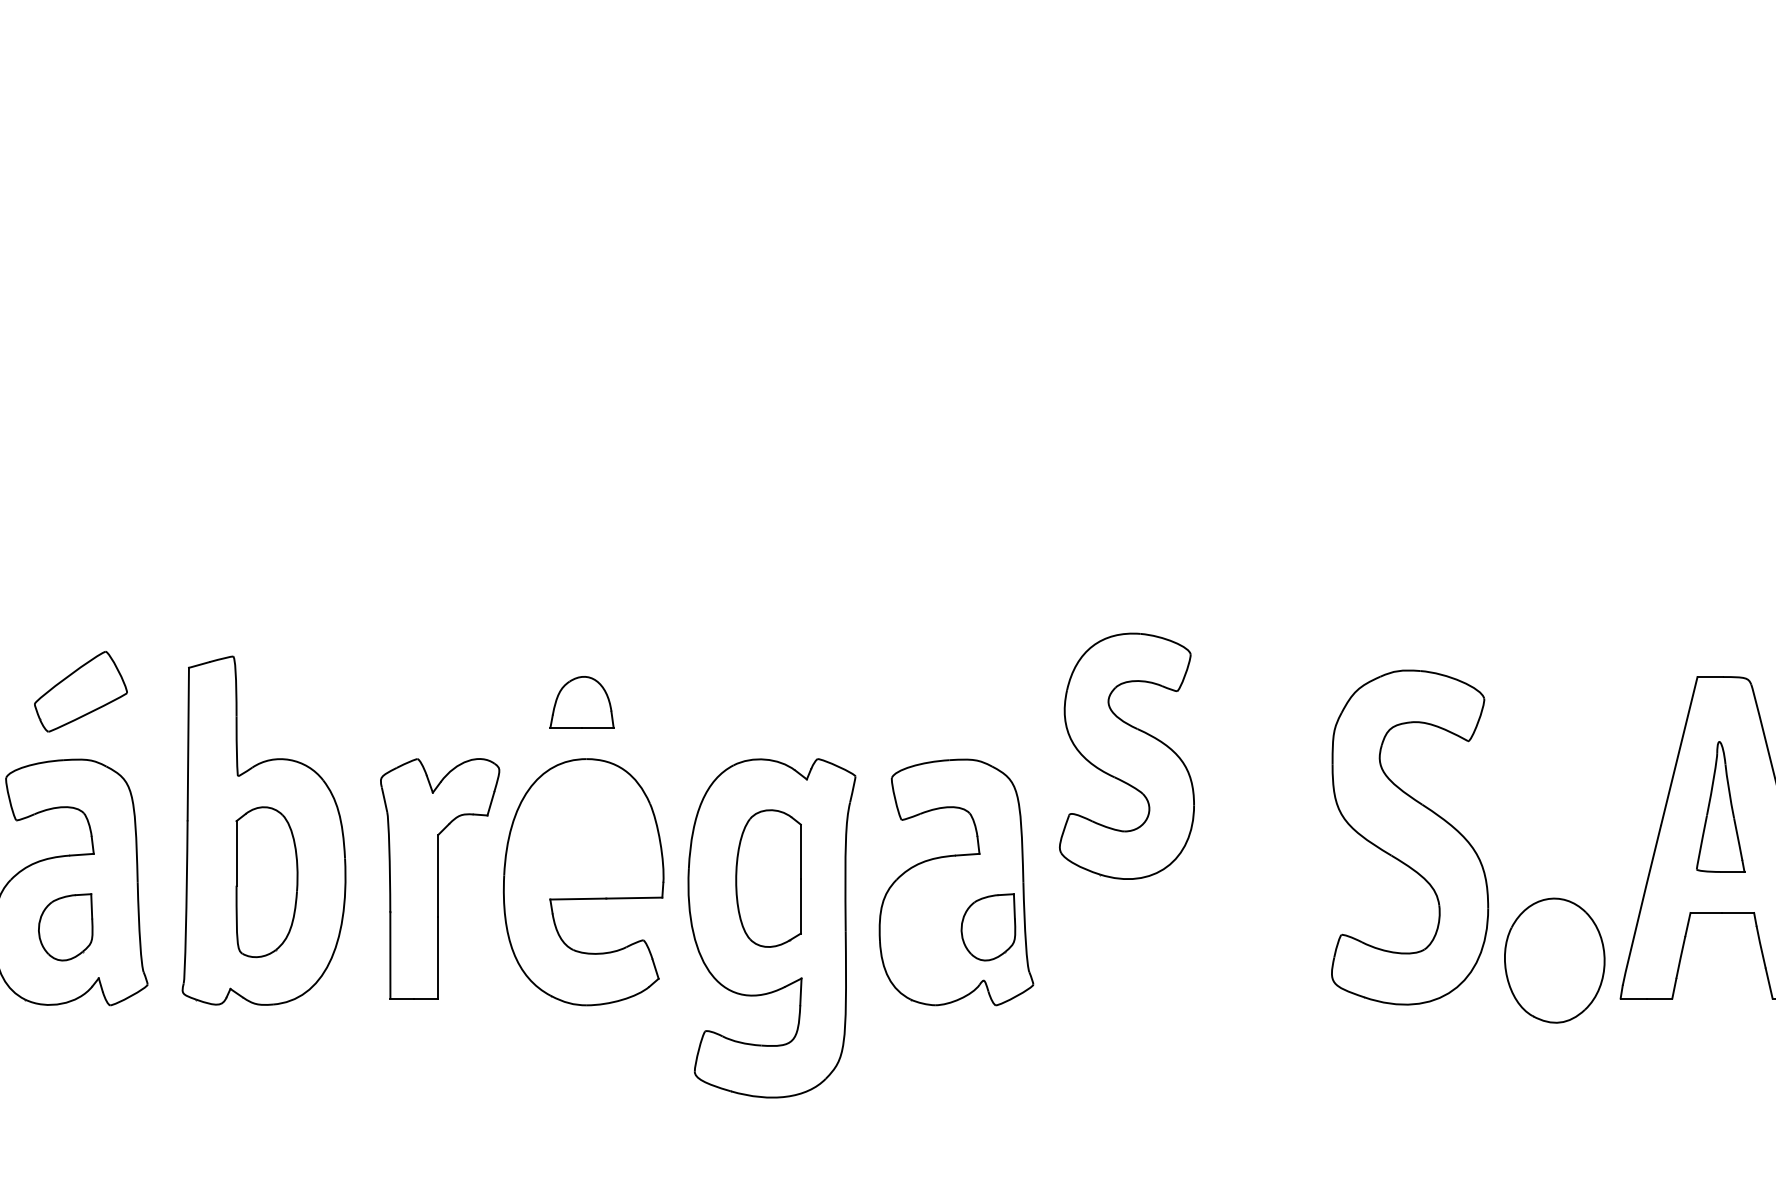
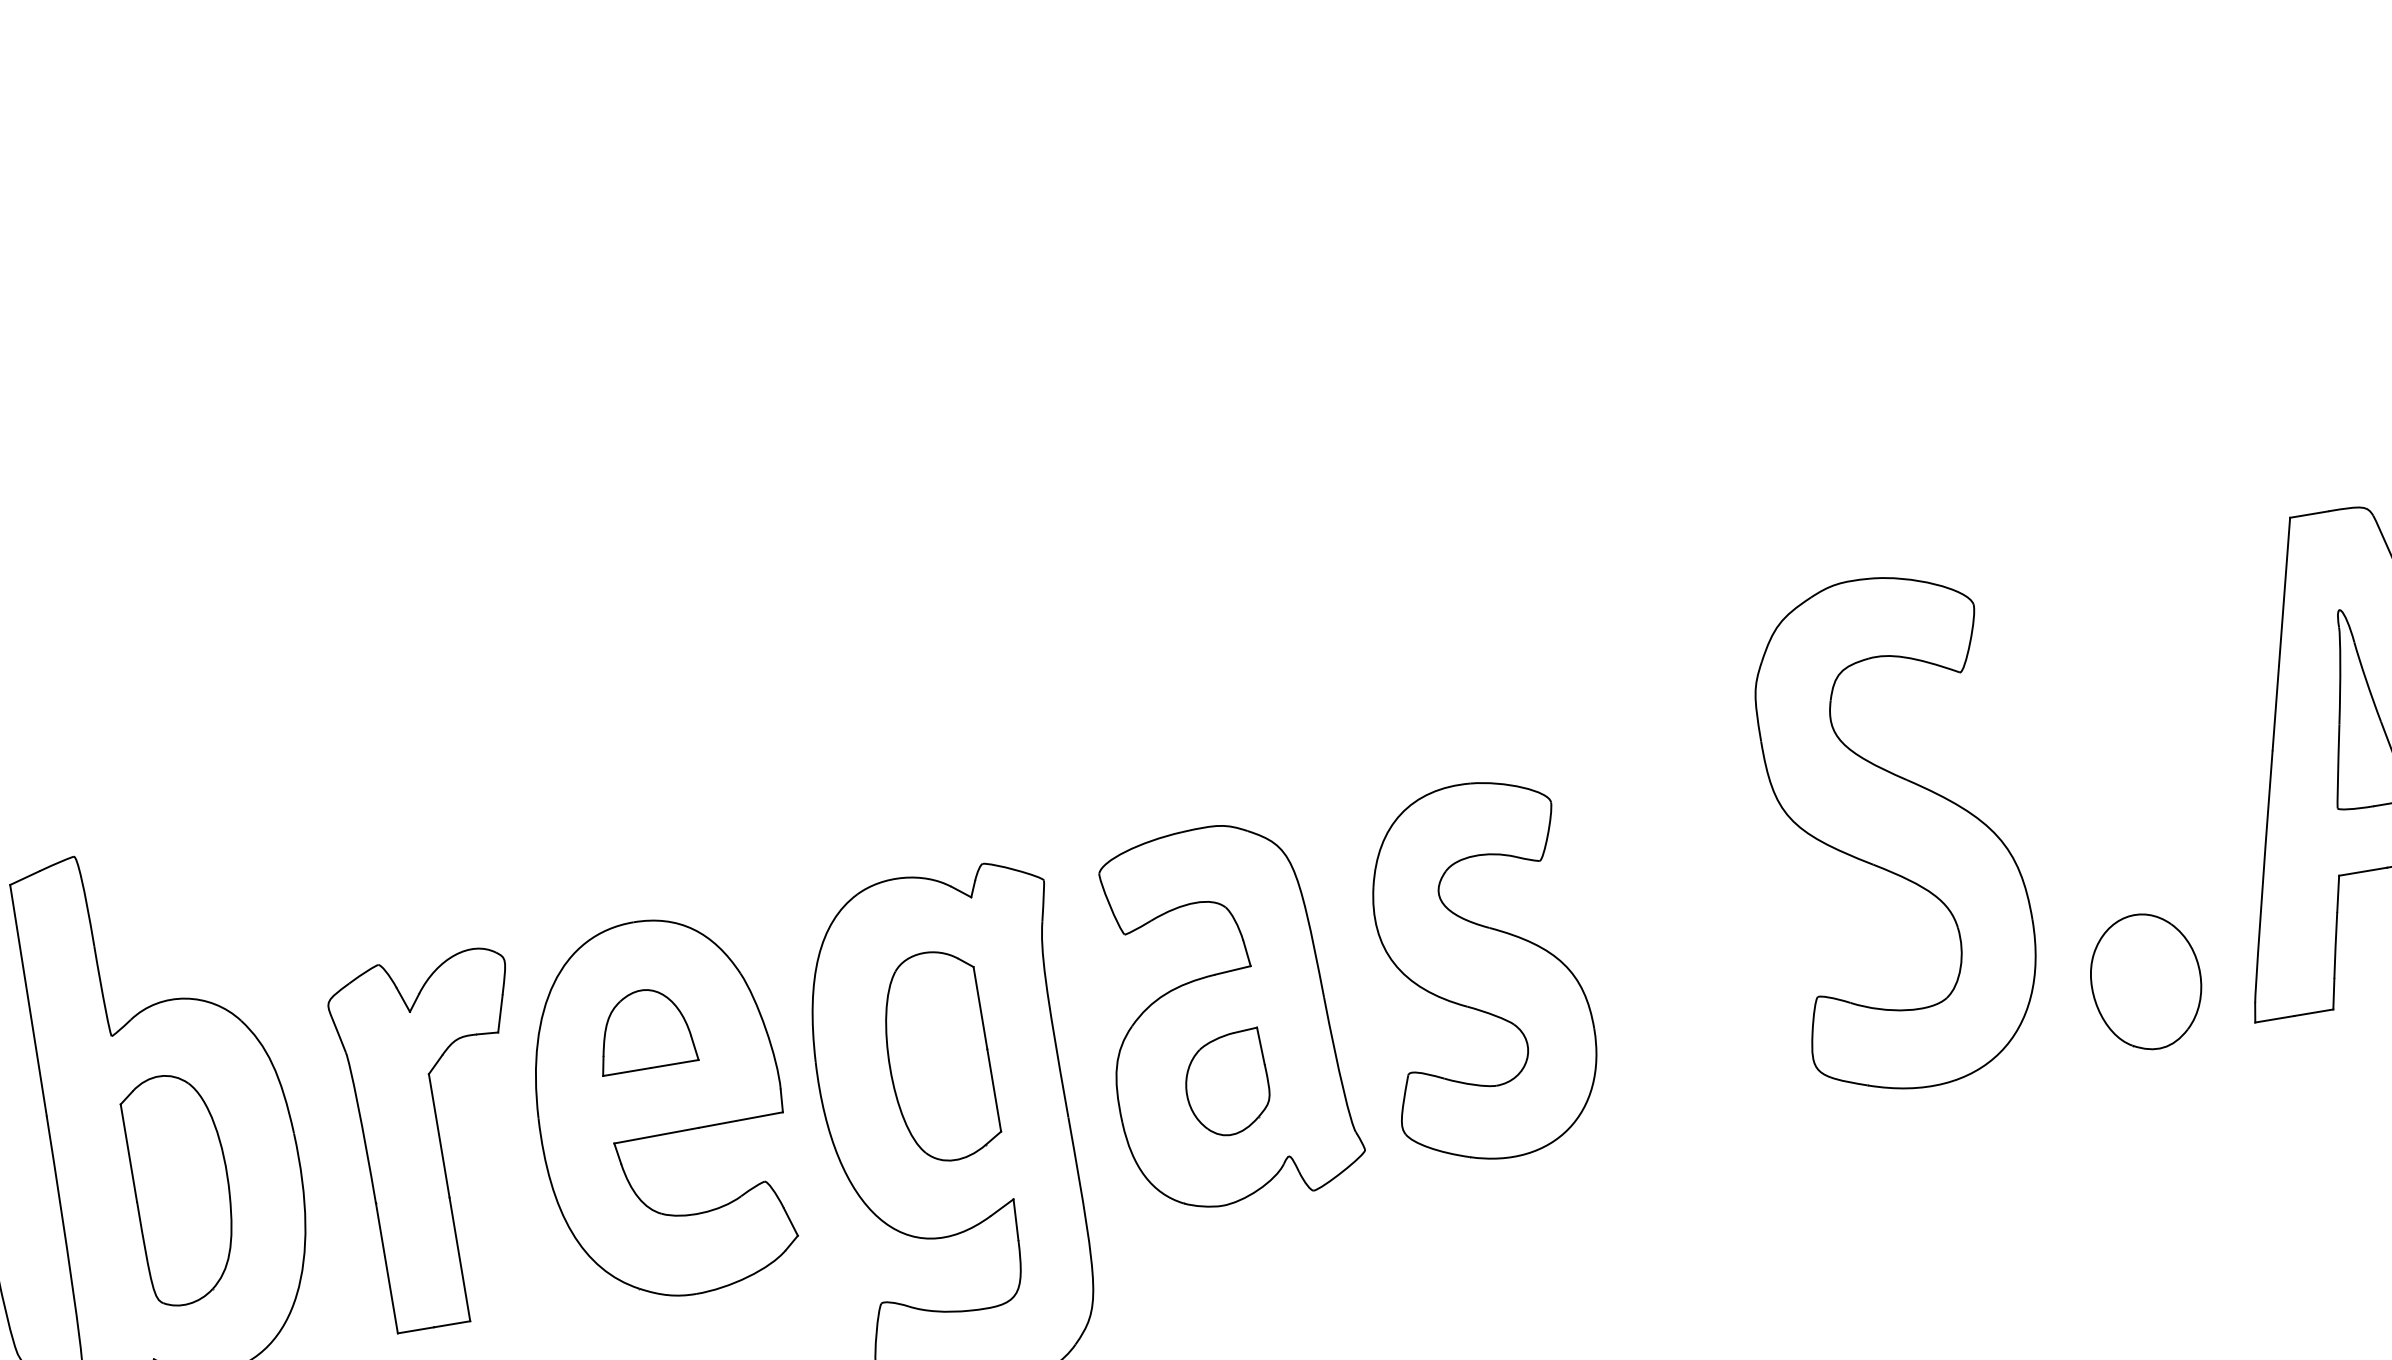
part: (581, 702) -> (643, 1029), moved
part: (1126, 755) -> (1479, 970), moved
part: (988, 927) -> (1227, 1084), moved
part: (1554, 960) -> (2145, 981), size x0.71

